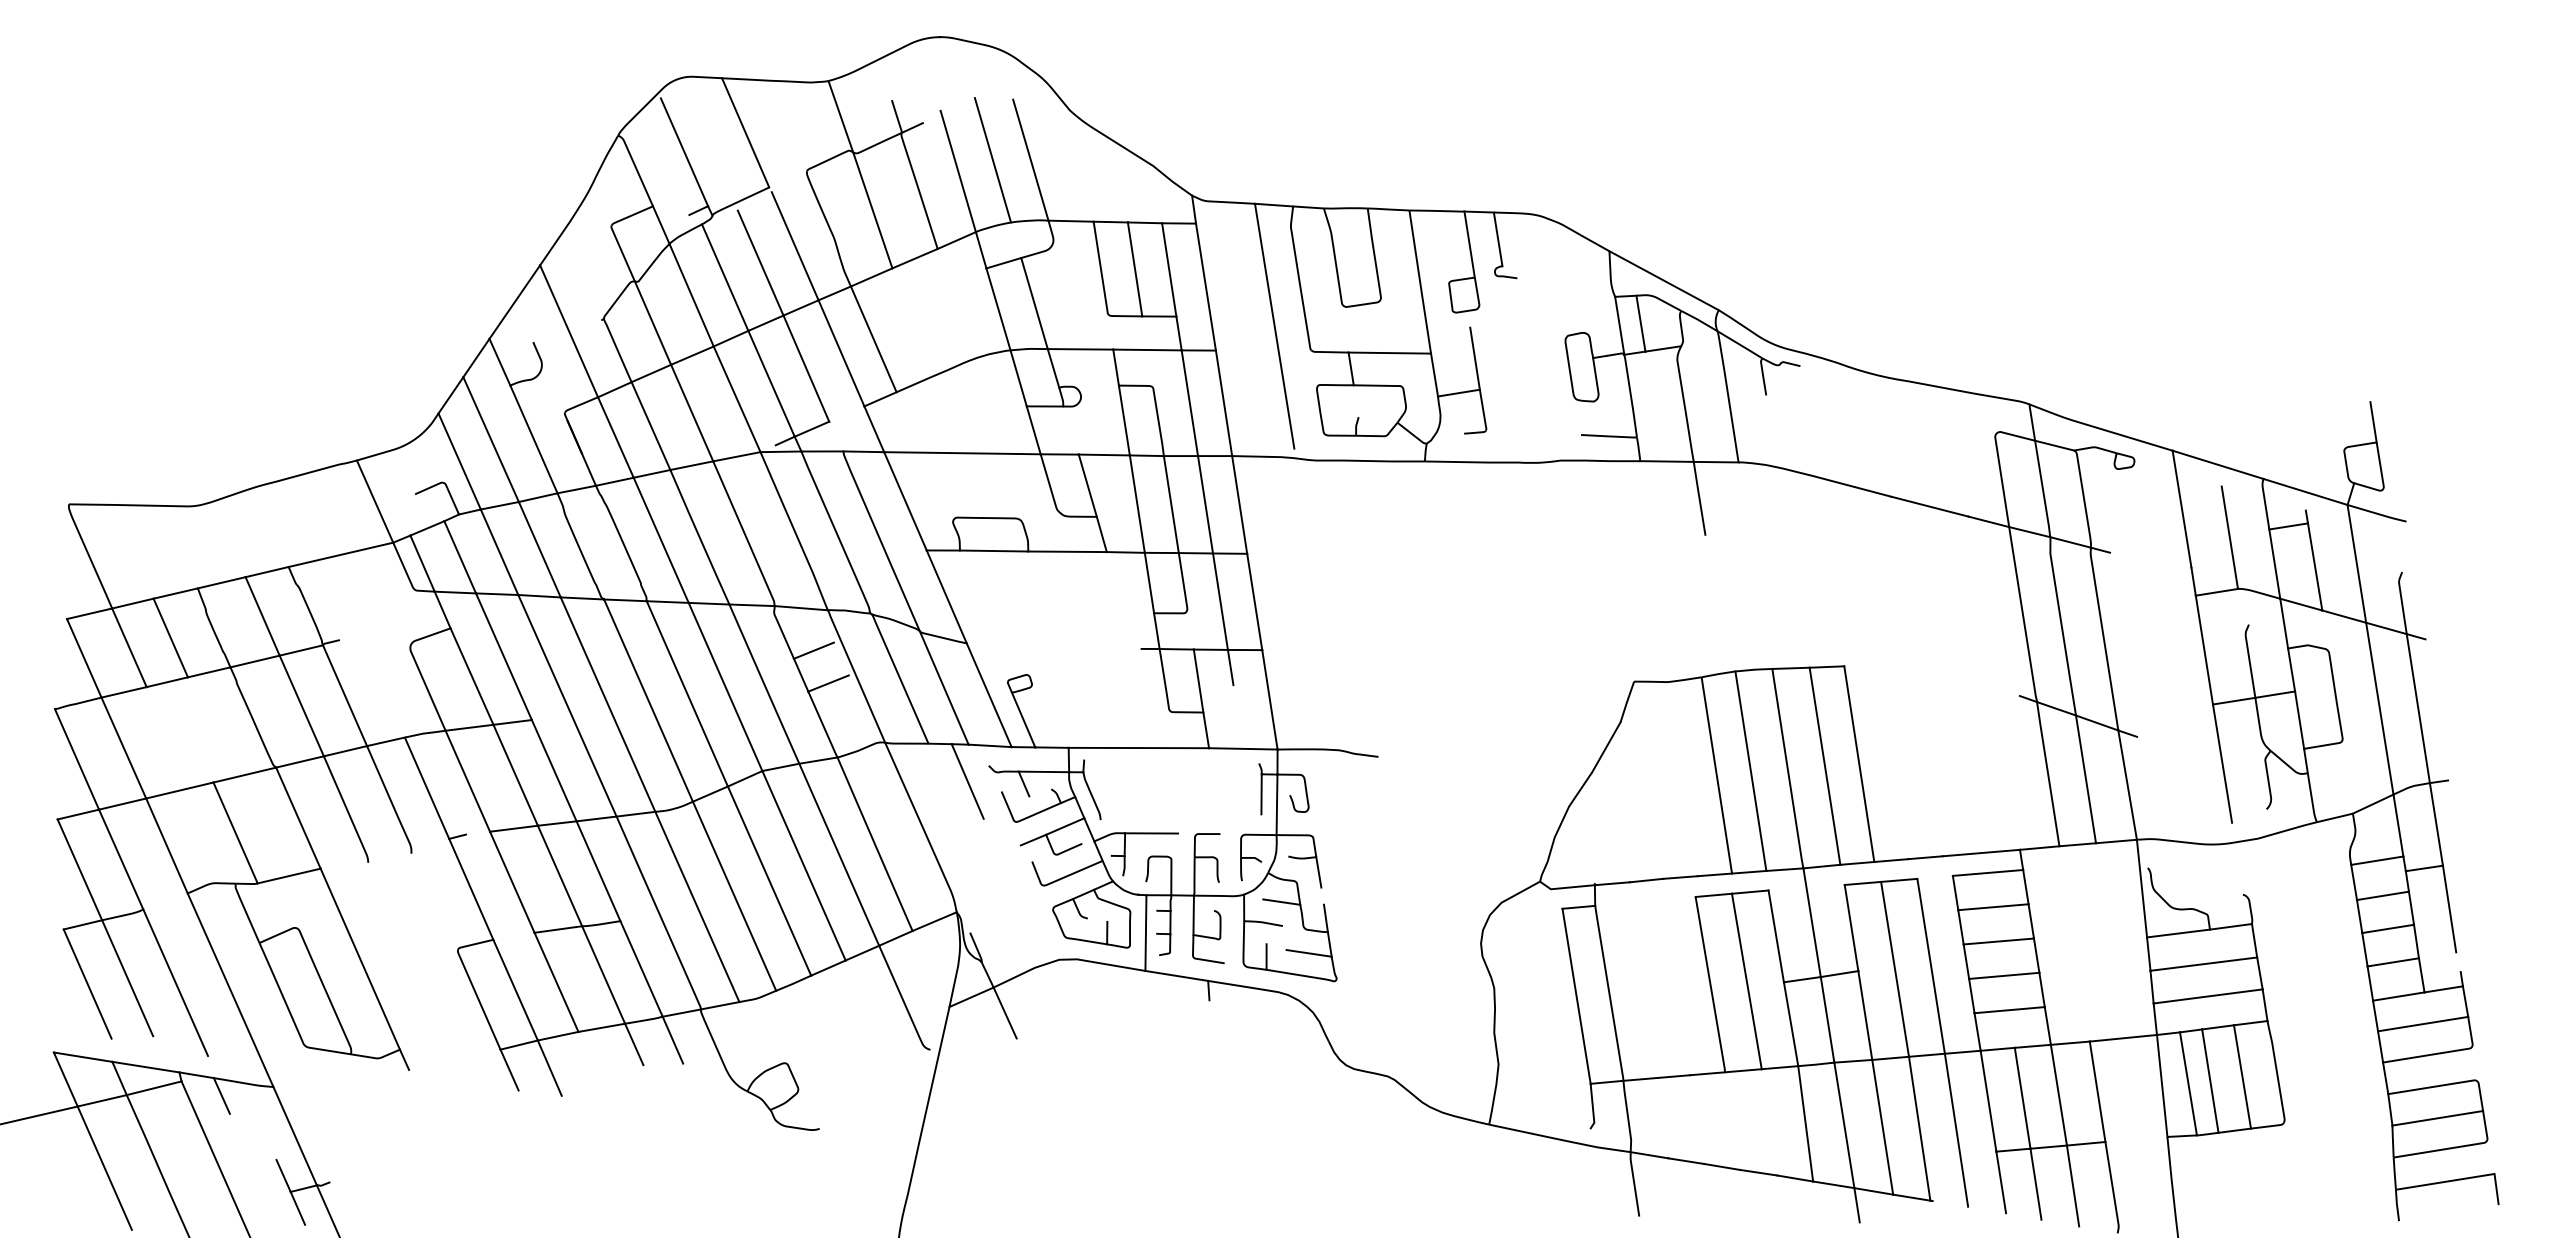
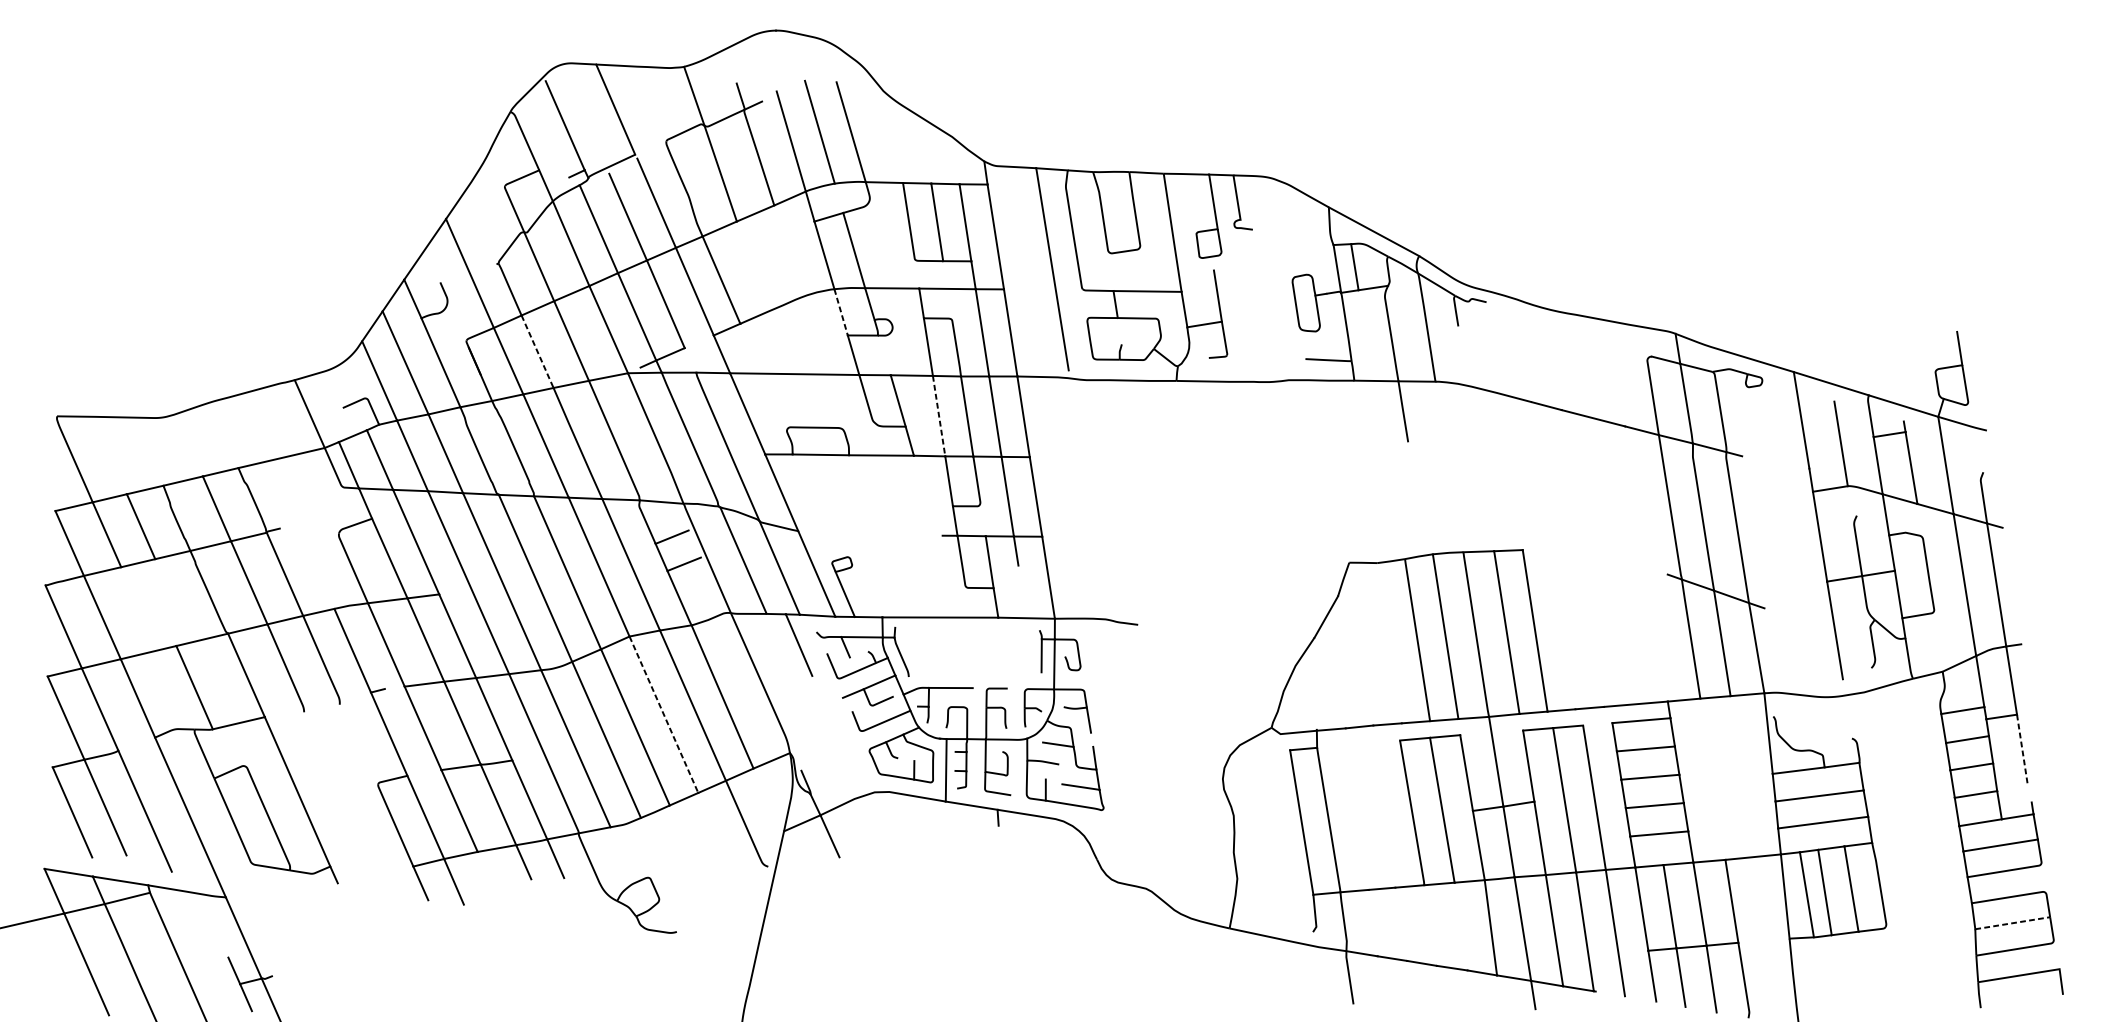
line: (1018, 378) -> (841, 312), solid -> dashed
line: (650, 426) -> (537, 352), solid -> dashed
line: (1137, 504) -> (939, 416), solid -> dashed
line: (804, 866) -> (664, 715), solid -> dashed
line: (2449, 909) -> (2022, 750), solid -> dashed
line: (221, 1095) -> (182, 904), removed
line: (2437, 1118) -> (2012, 923), solid -> dashed

